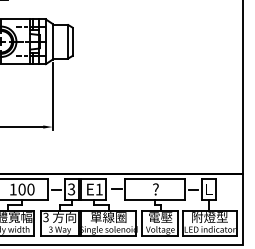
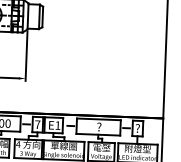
text: (71, 189) -> (37, 124), 3 -> 7
text: (208, 189) -> (137, 128), L -> ?
text: (45, 217) -> (17, 144), 3 -> 4

